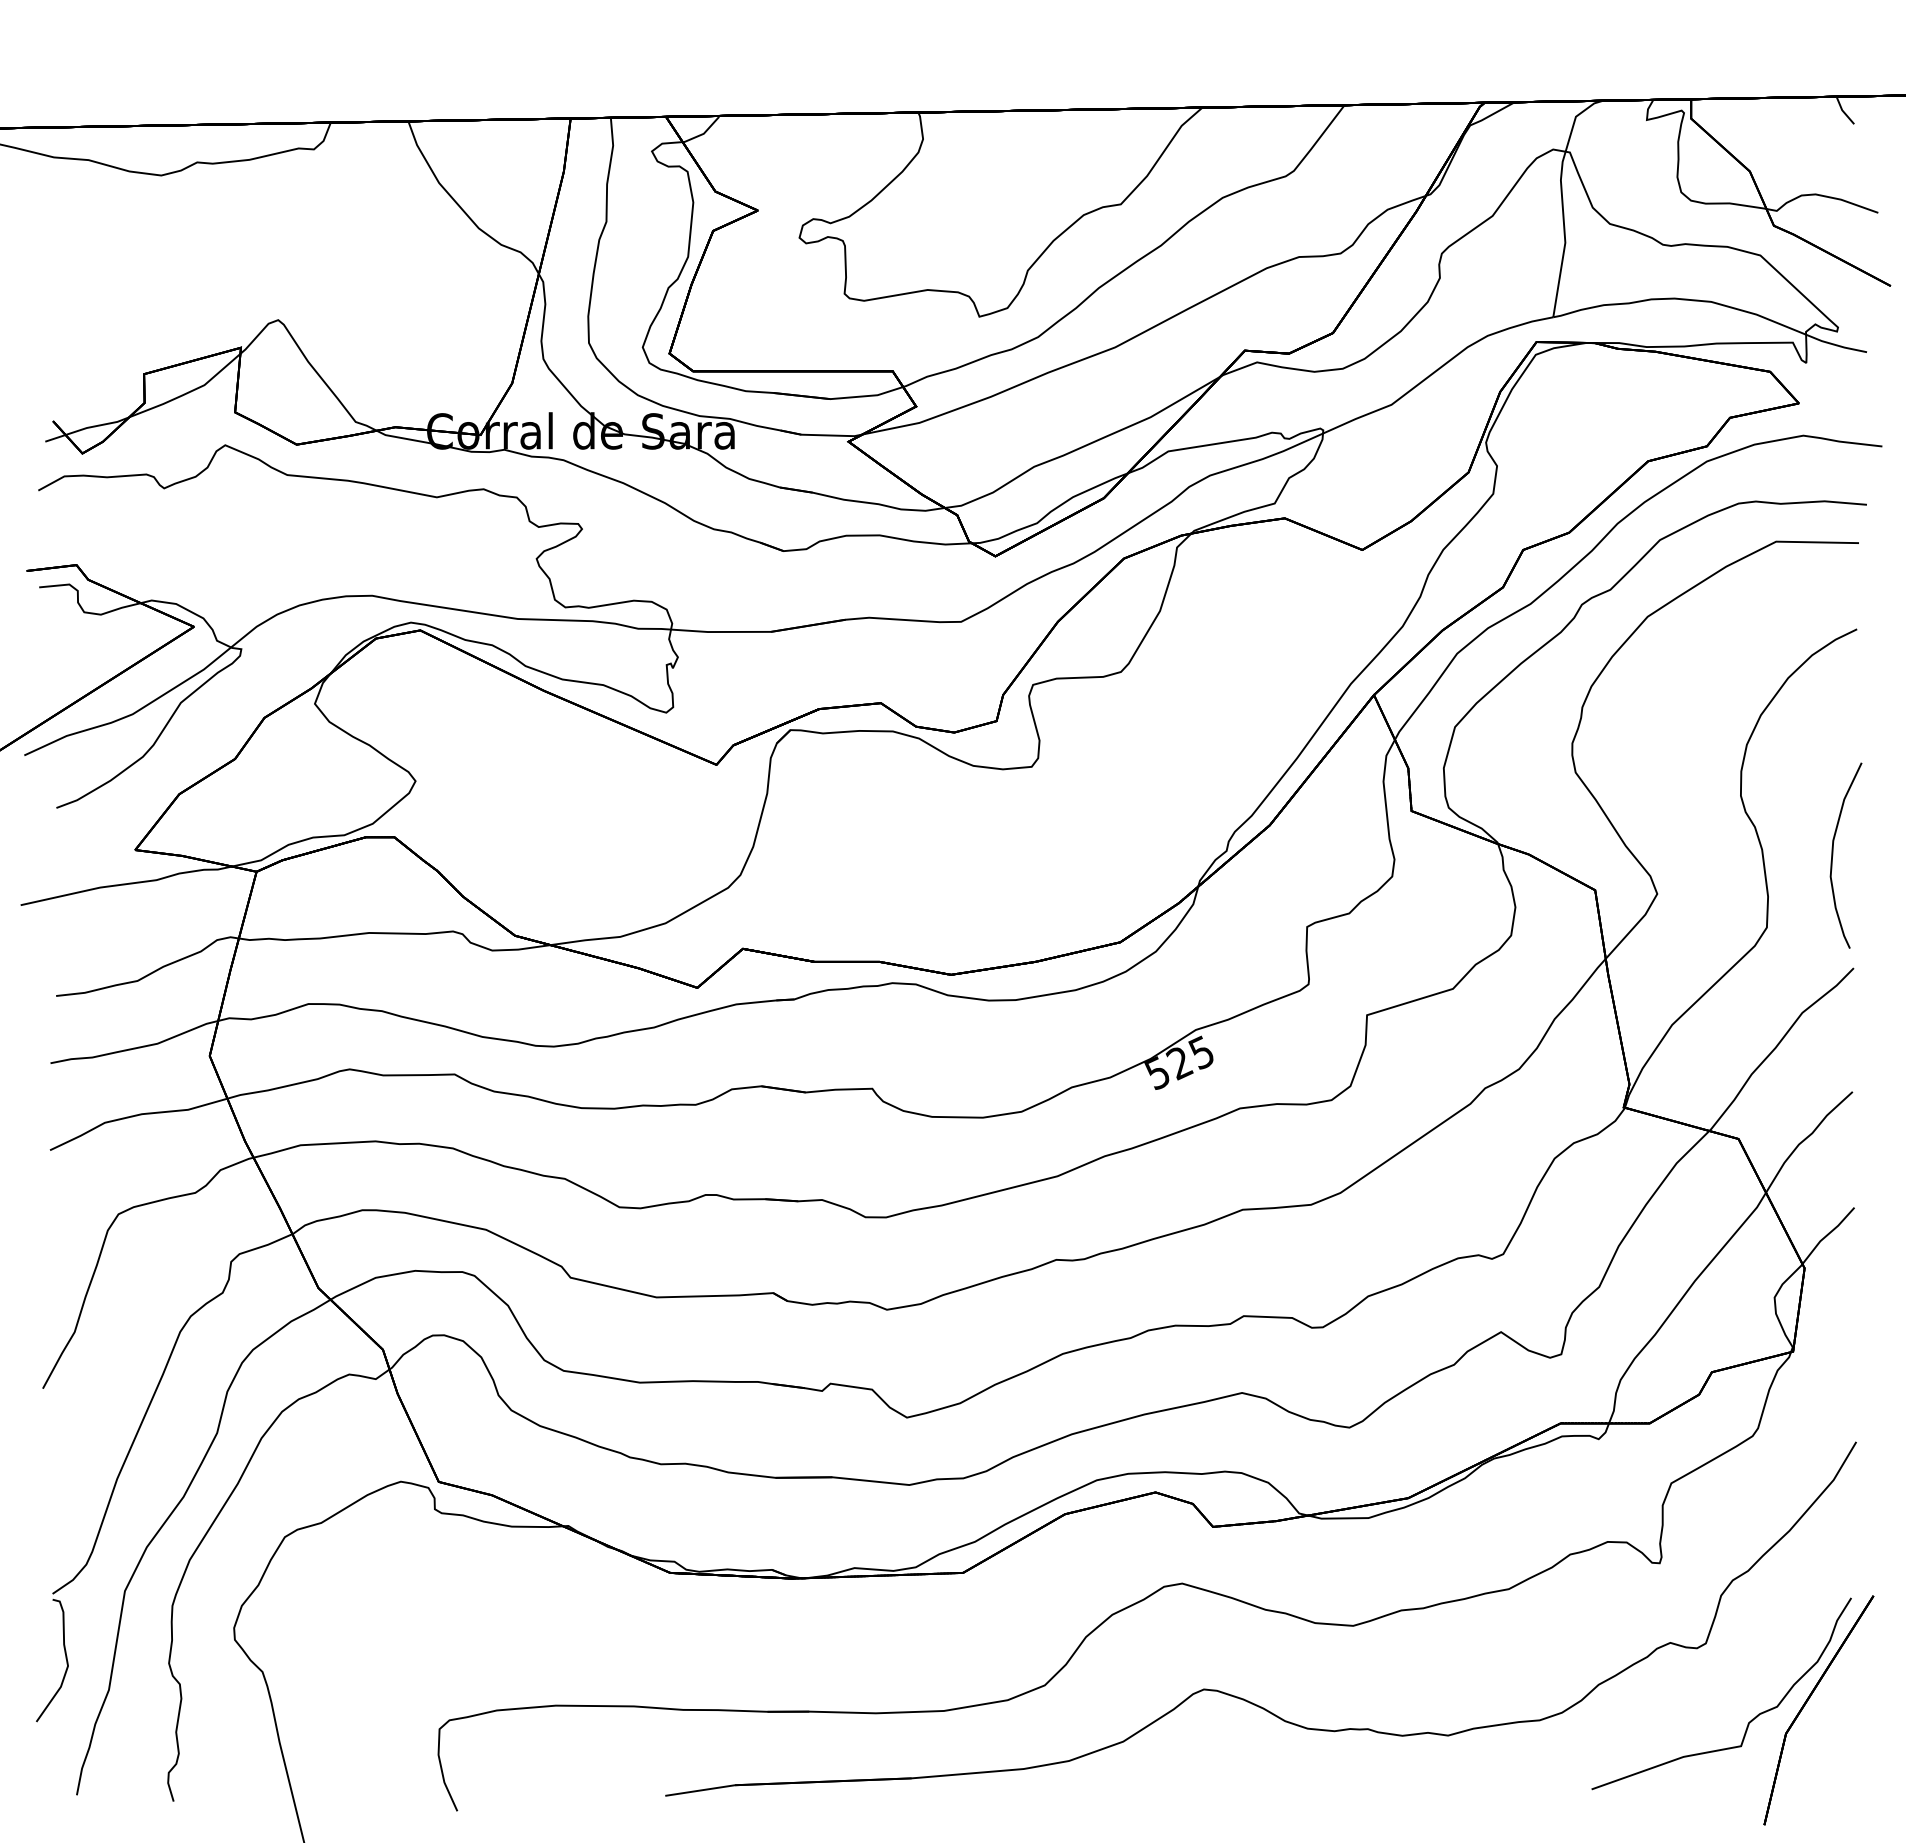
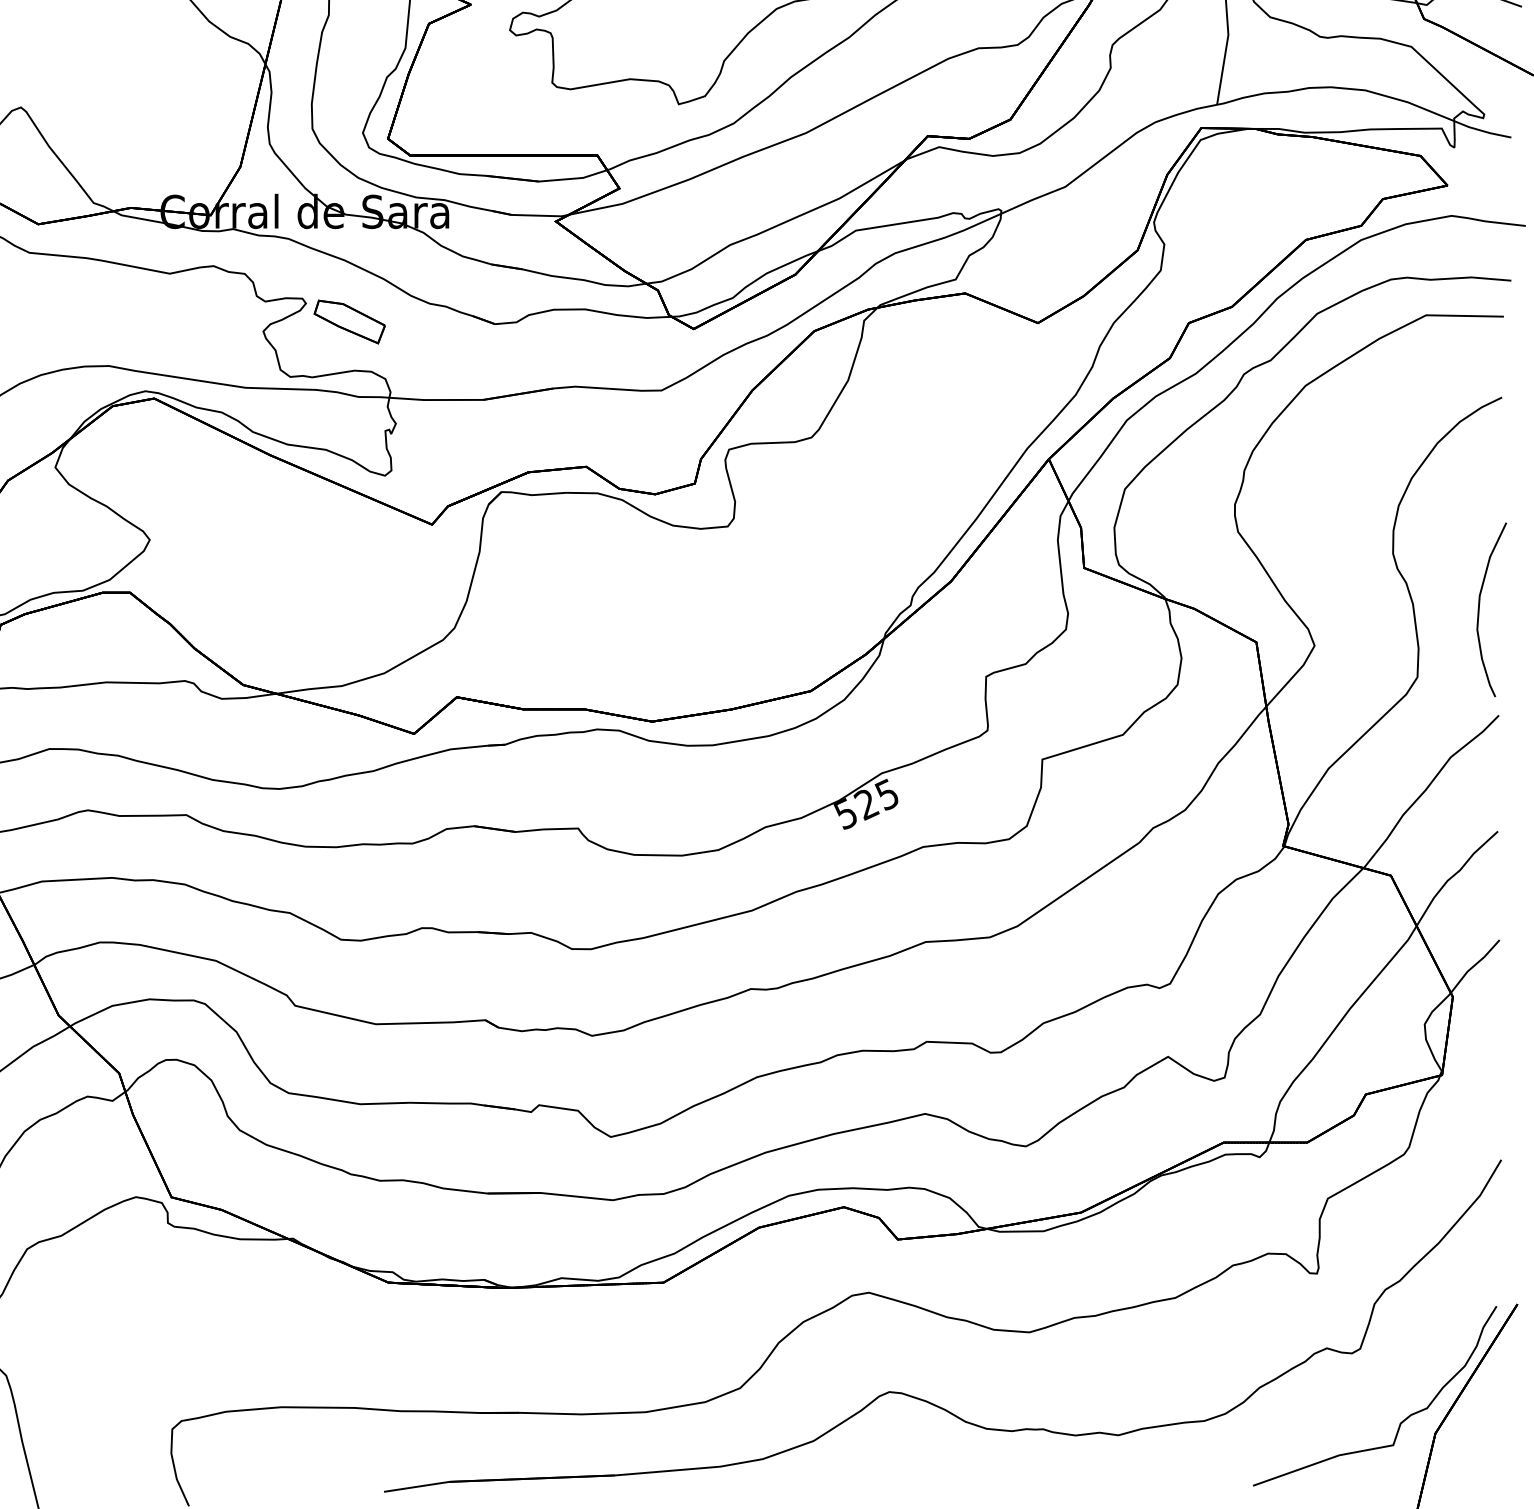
part: (628, 548) -> (349, 321), added

